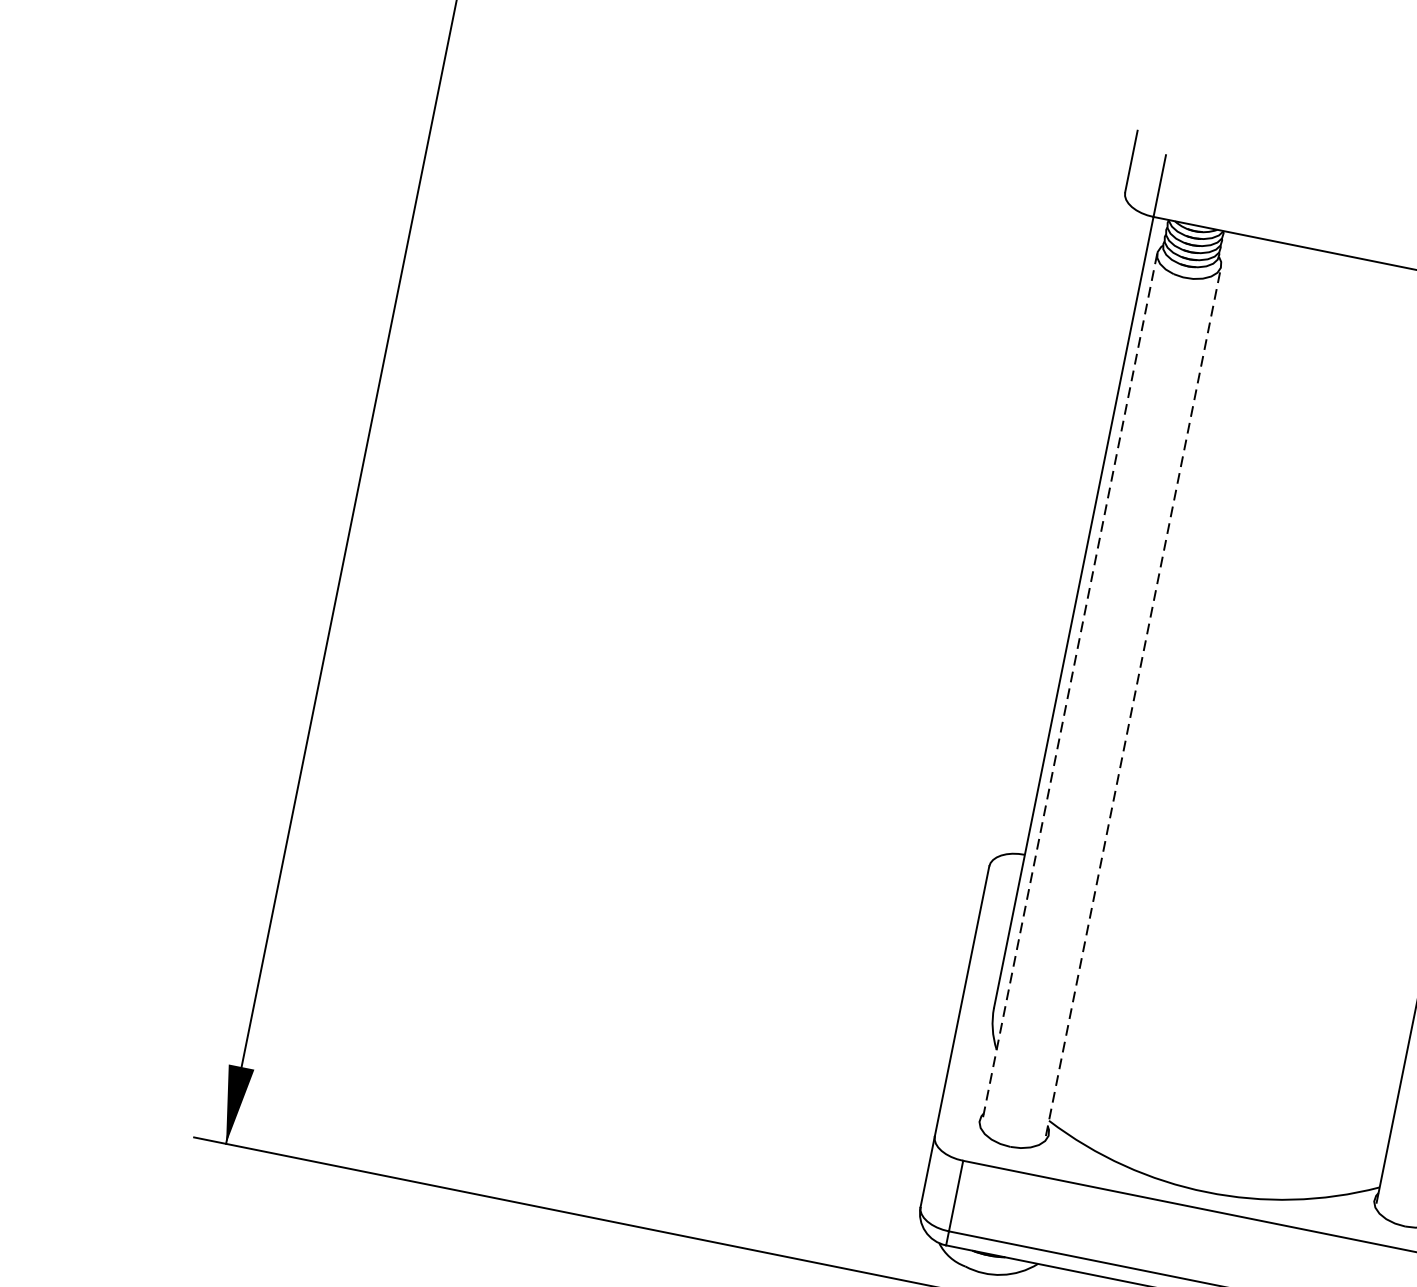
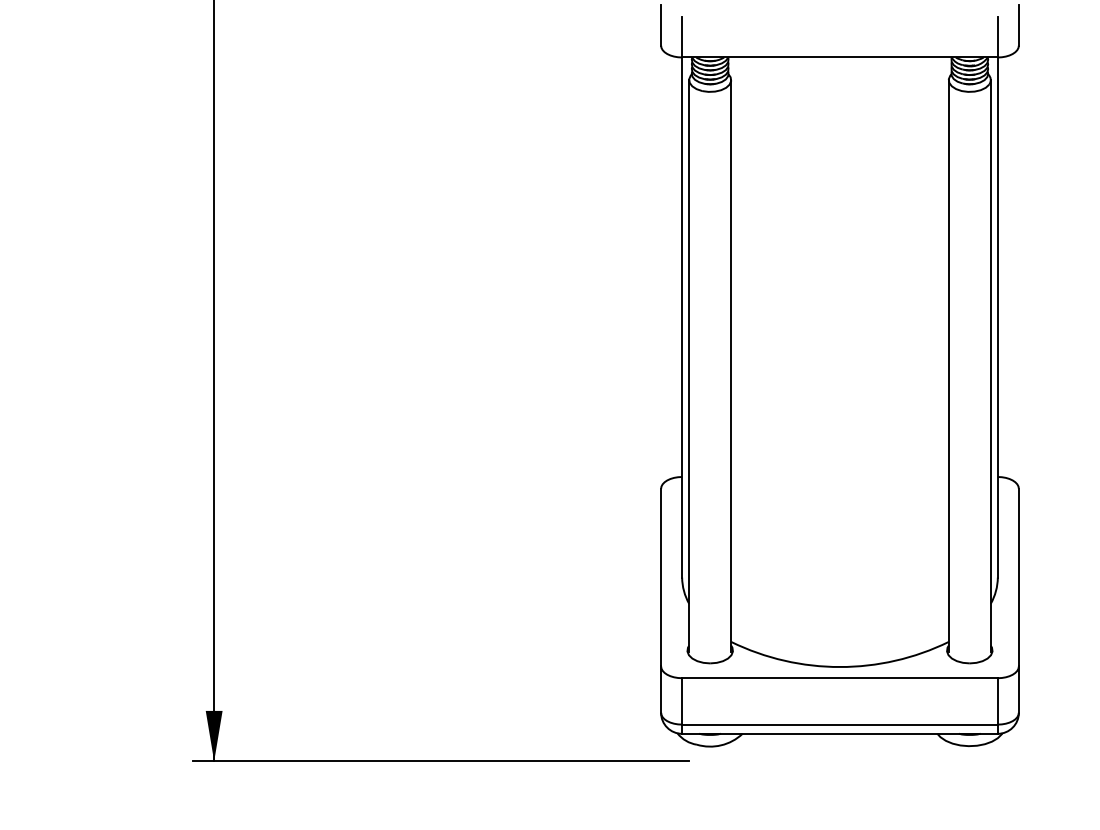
line: (1069, 689) -> (689, 366), dashed -> solid
line: (1133, 701) -> (731, 366), dashed -> solid

